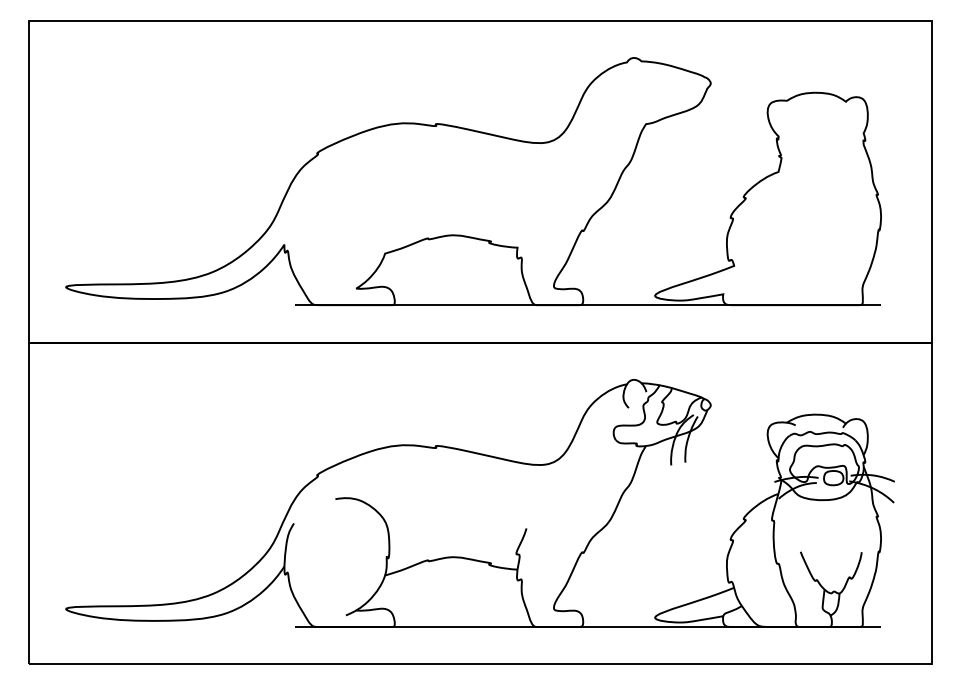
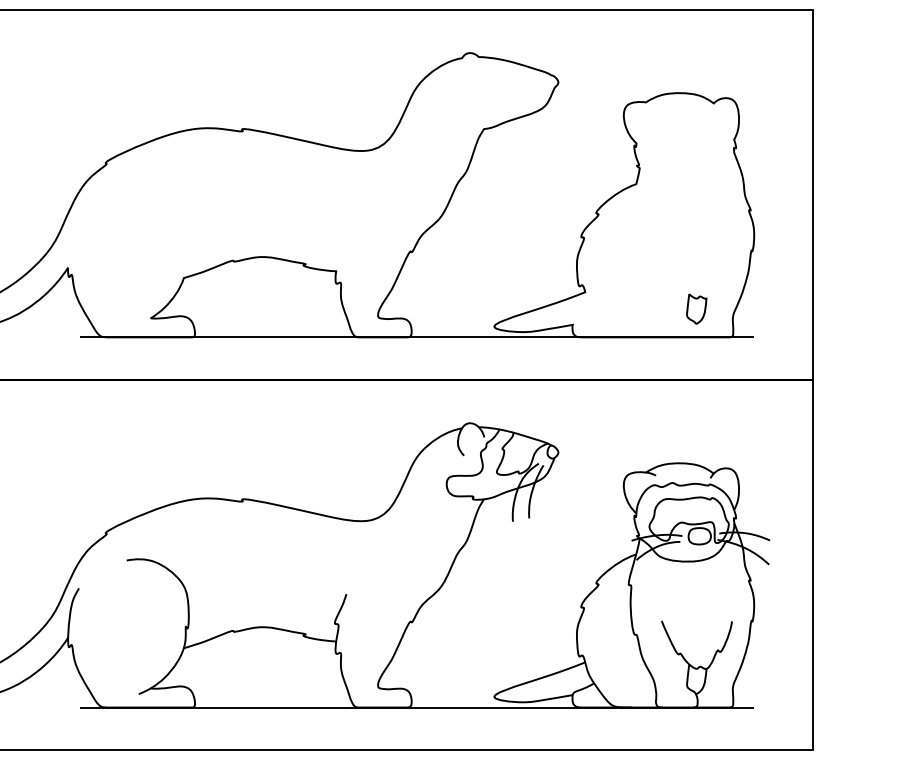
part: (830, 280) -> (696, 308), added

